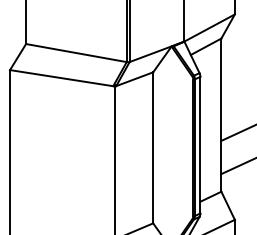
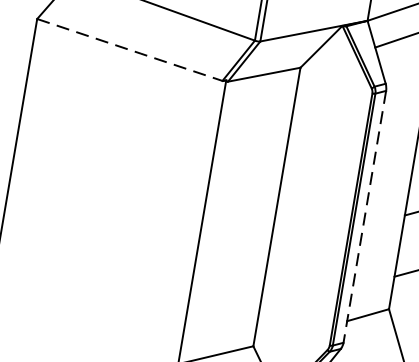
line: (61, 78) -> (129, 50), solid -> dashed
line: (200, 145) -> (364, 217), solid -> dashed

